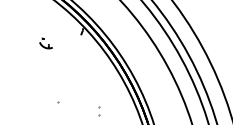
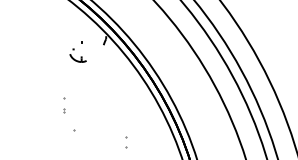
part: (45, 43) -> (77, 55), moved
part: (50, 82) -> (64, 105), added

